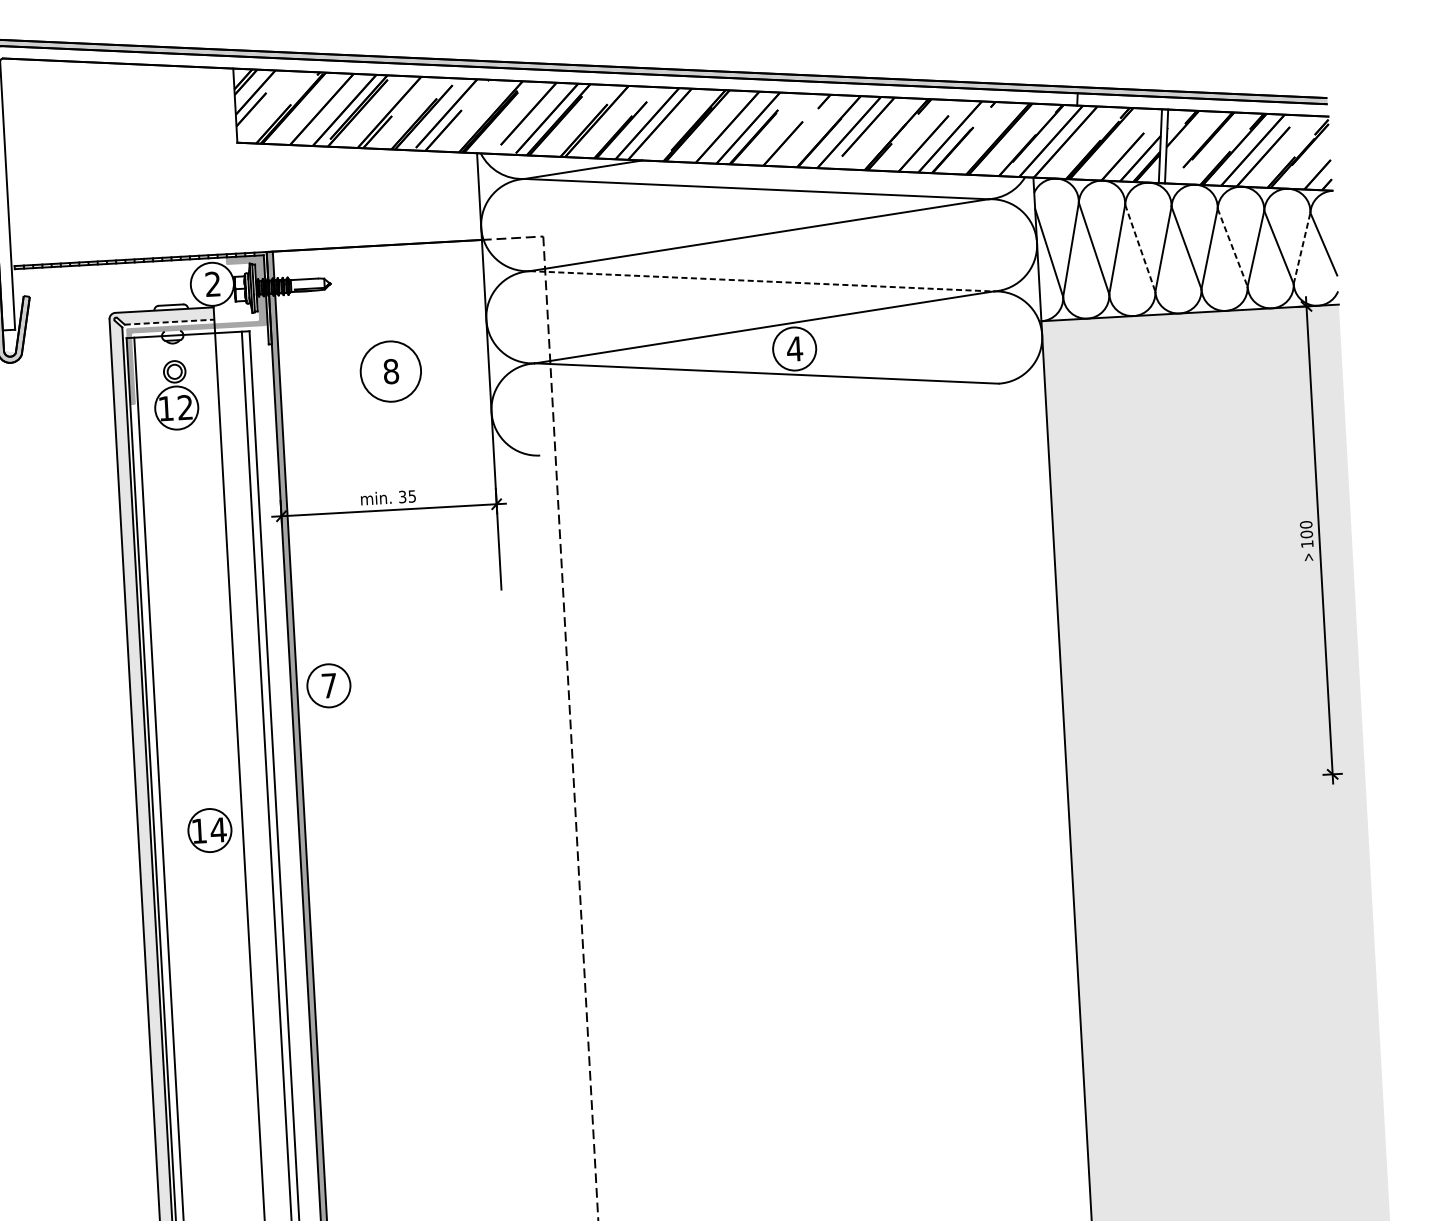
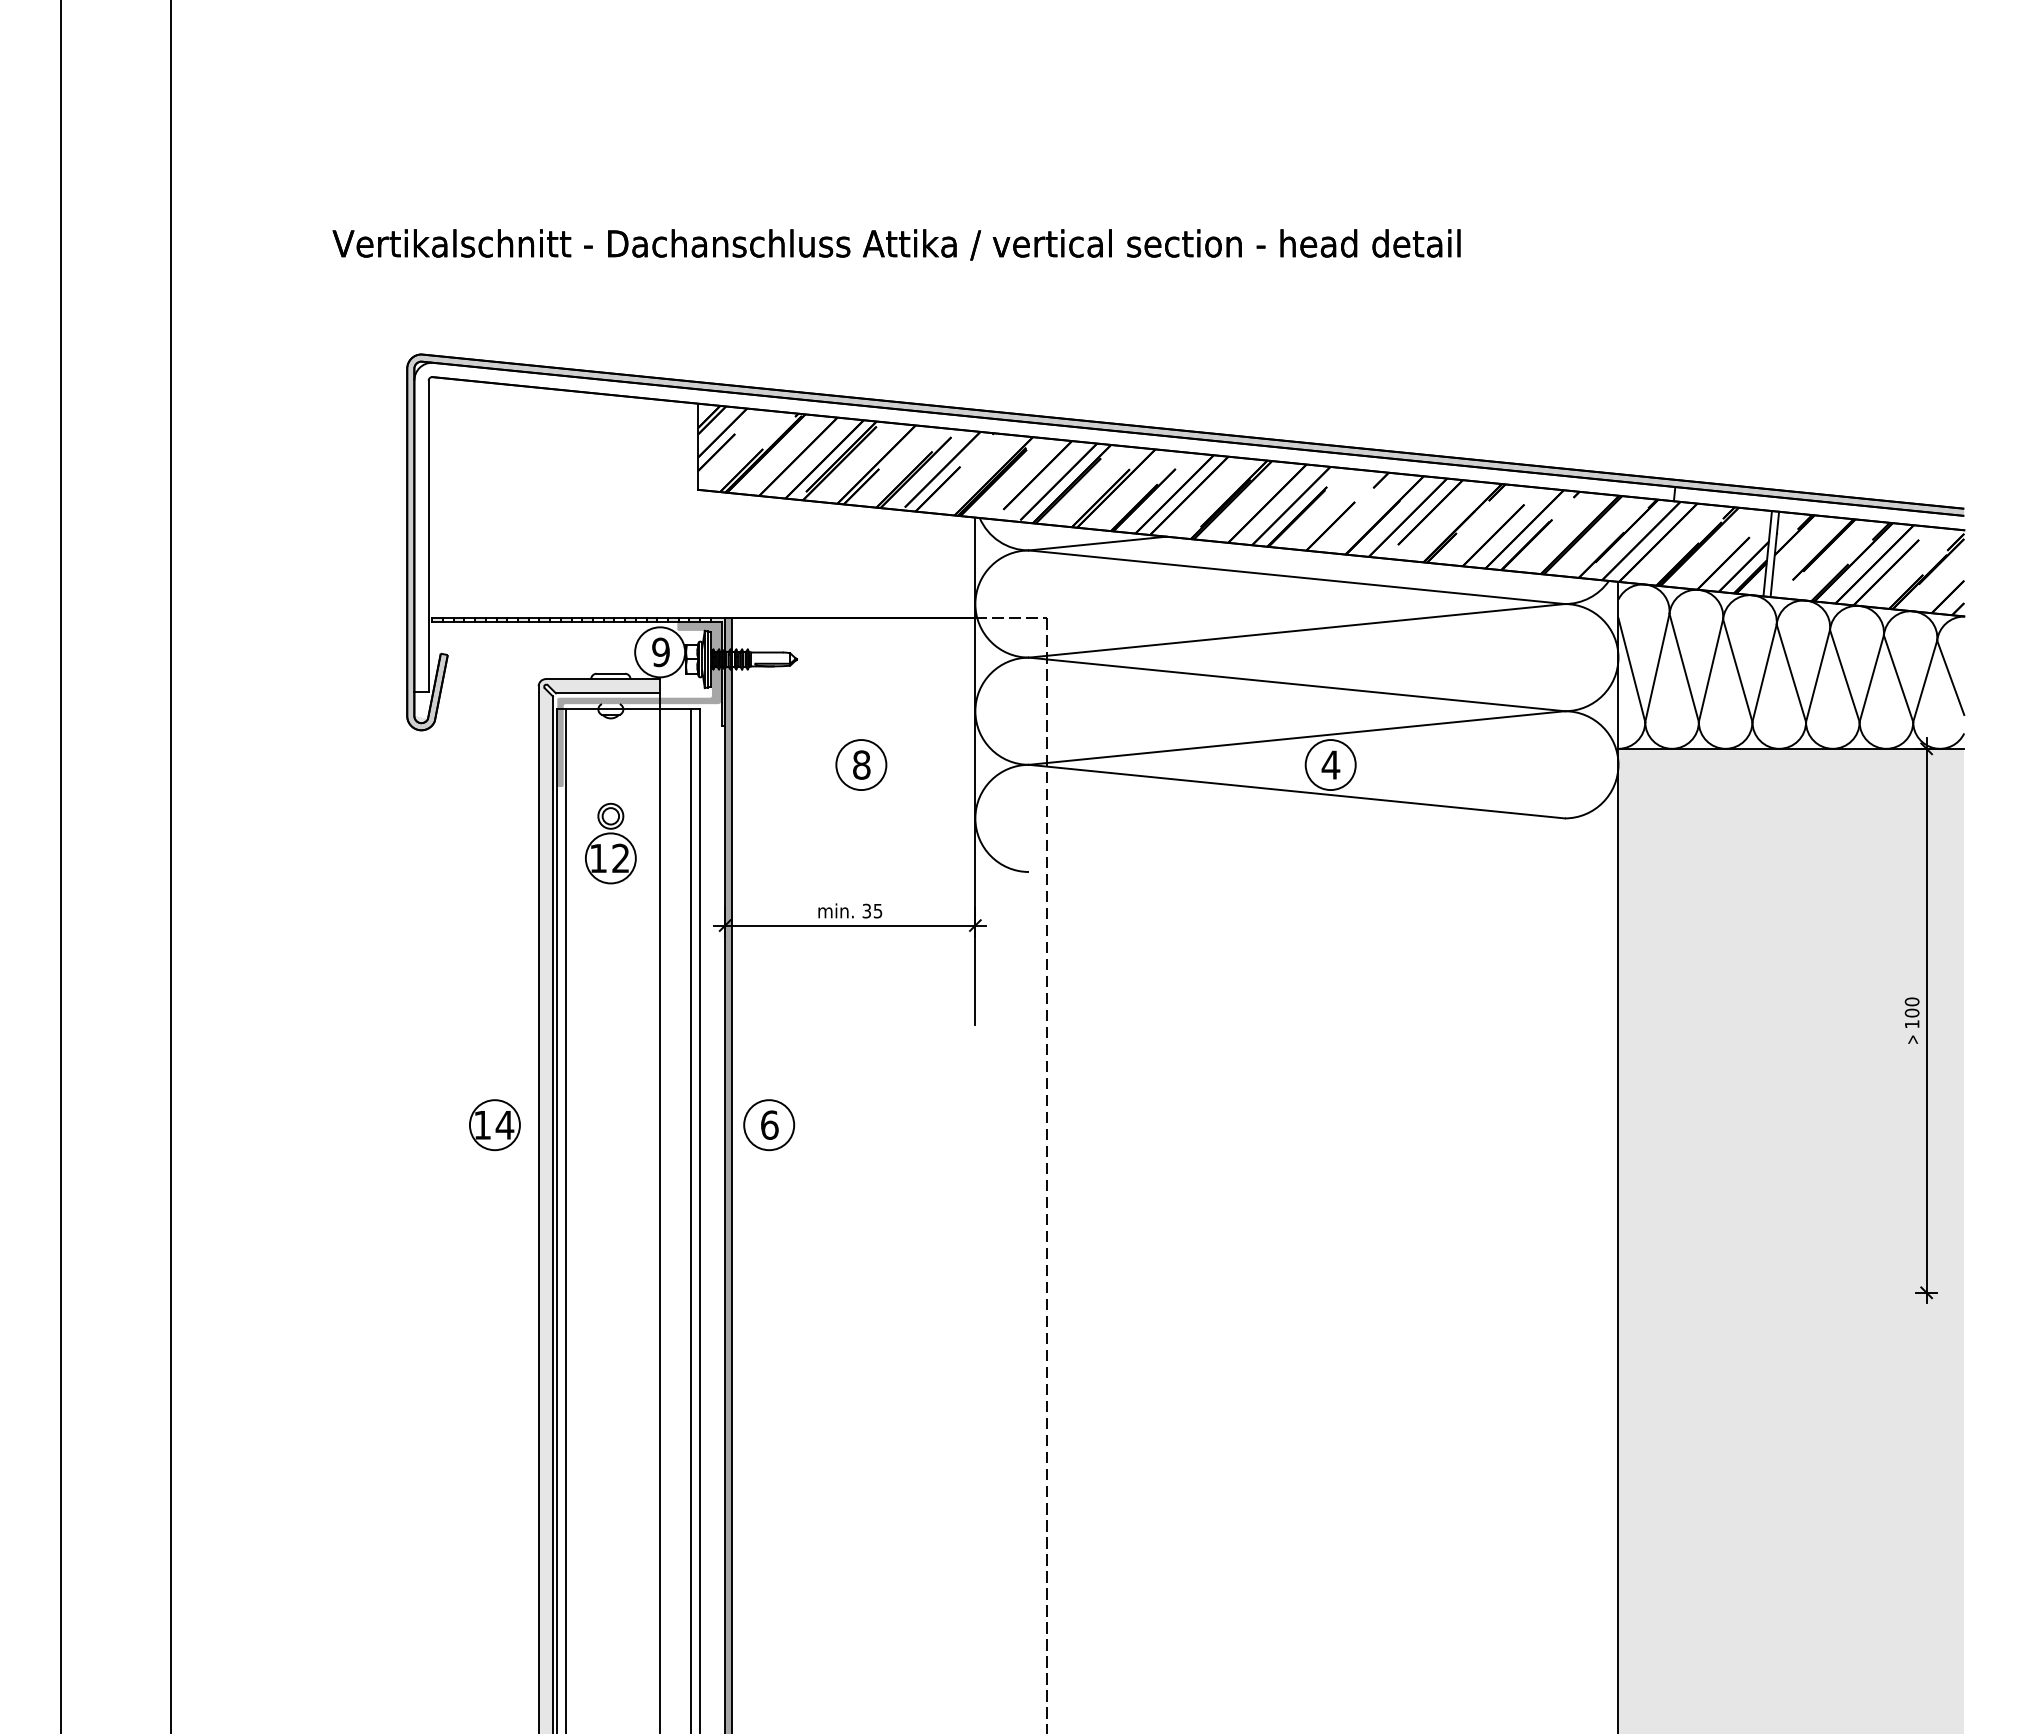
line: (1302, 247) -> (1925, 680), dashed -> solid
line: (1140, 248) -> (1737, 671), dashed -> solid
line: (1232, 248) -> (1844, 676), dashed -> solid
line: (762, 281) -> (1297, 684), dashed -> solid
text: (212, 284) -> (660, 652), 2 -> 9
line: (169, 322) -> (608, 693), dashed -> solid
circle: (391, 371) -> (861, 765), size x0.71
part: (175, 395) -> (610, 843), moved
text: (329, 685) -> (769, 1124), 7 -> 6
part: (209, 830) -> (494, 1125), moved

